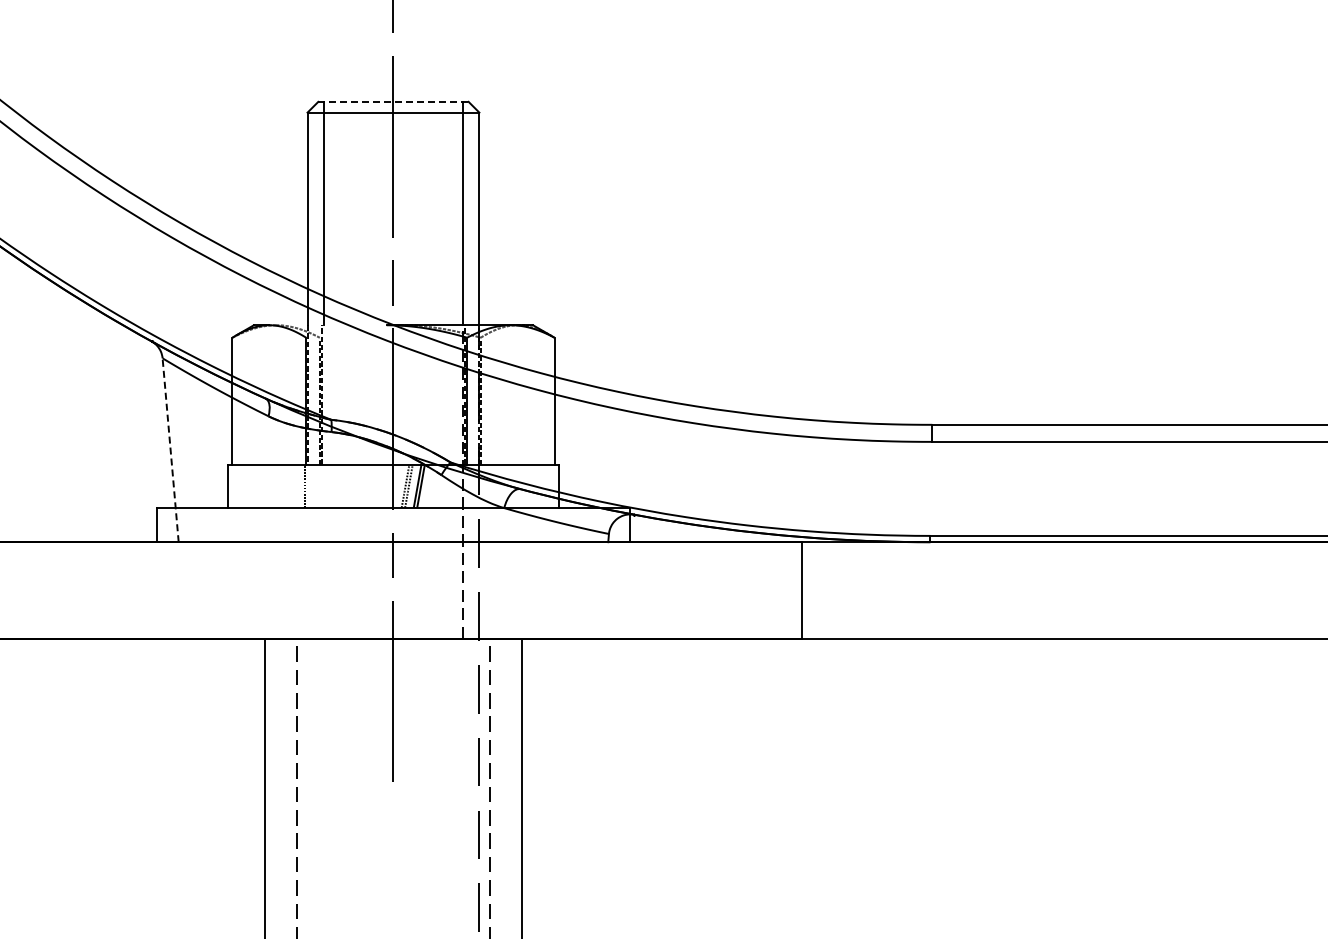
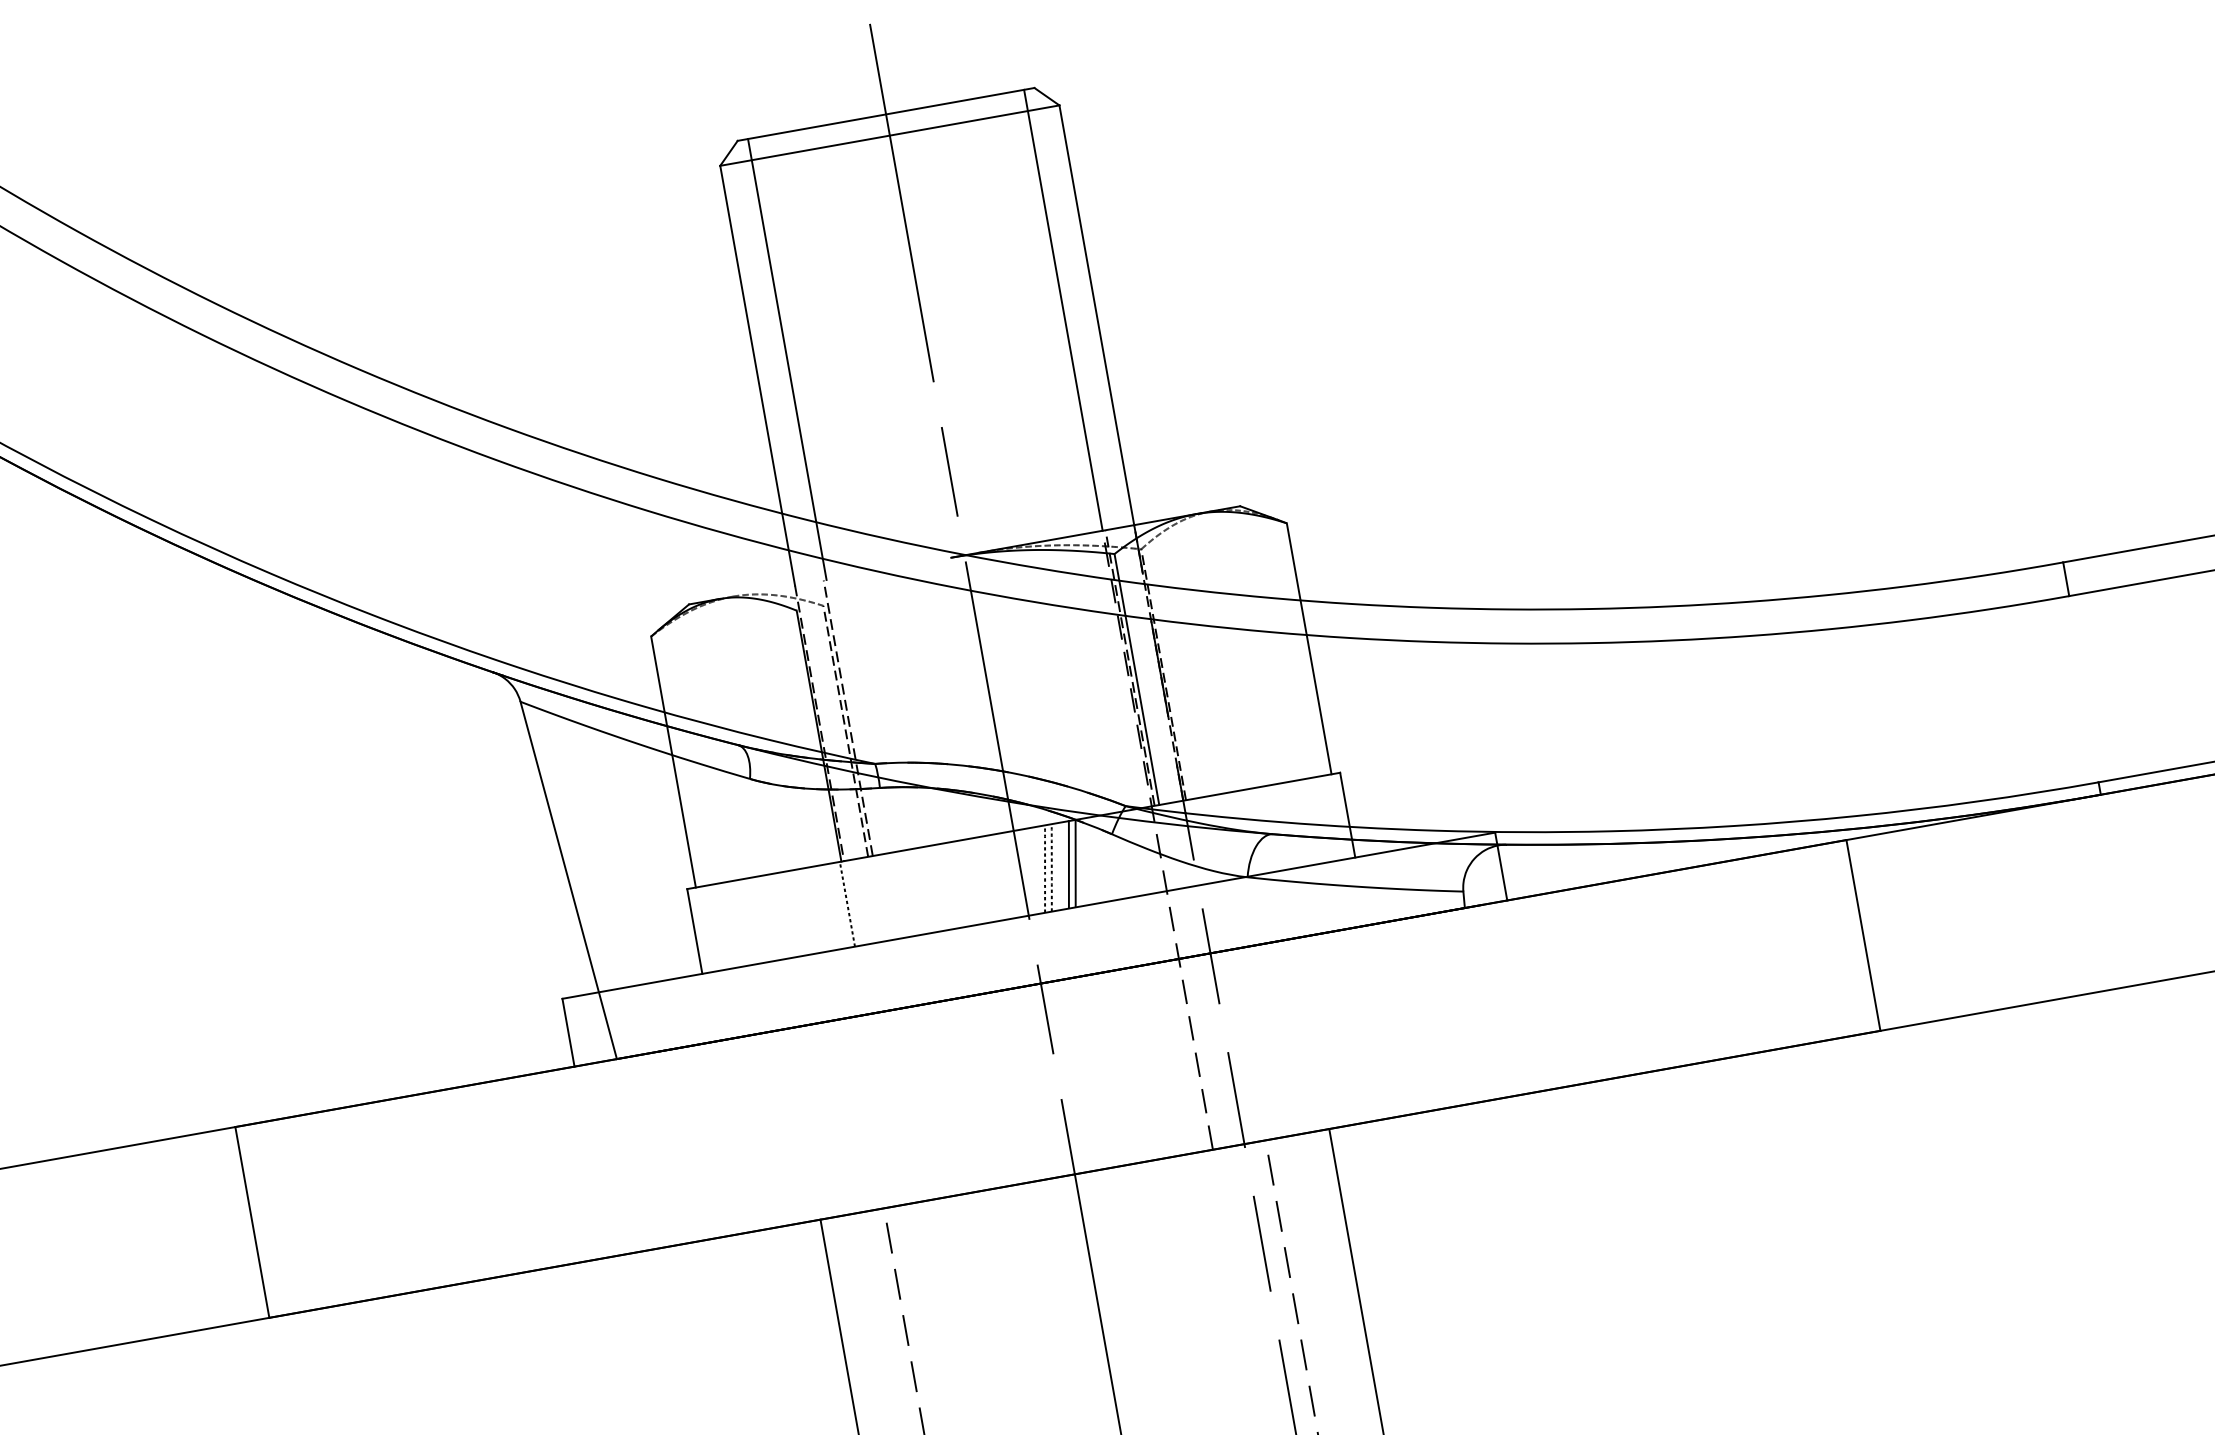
line: (393, 101) -> (885, 113), dashed -> solid
line: (170, 449) -> (568, 878), dashed -> solid

